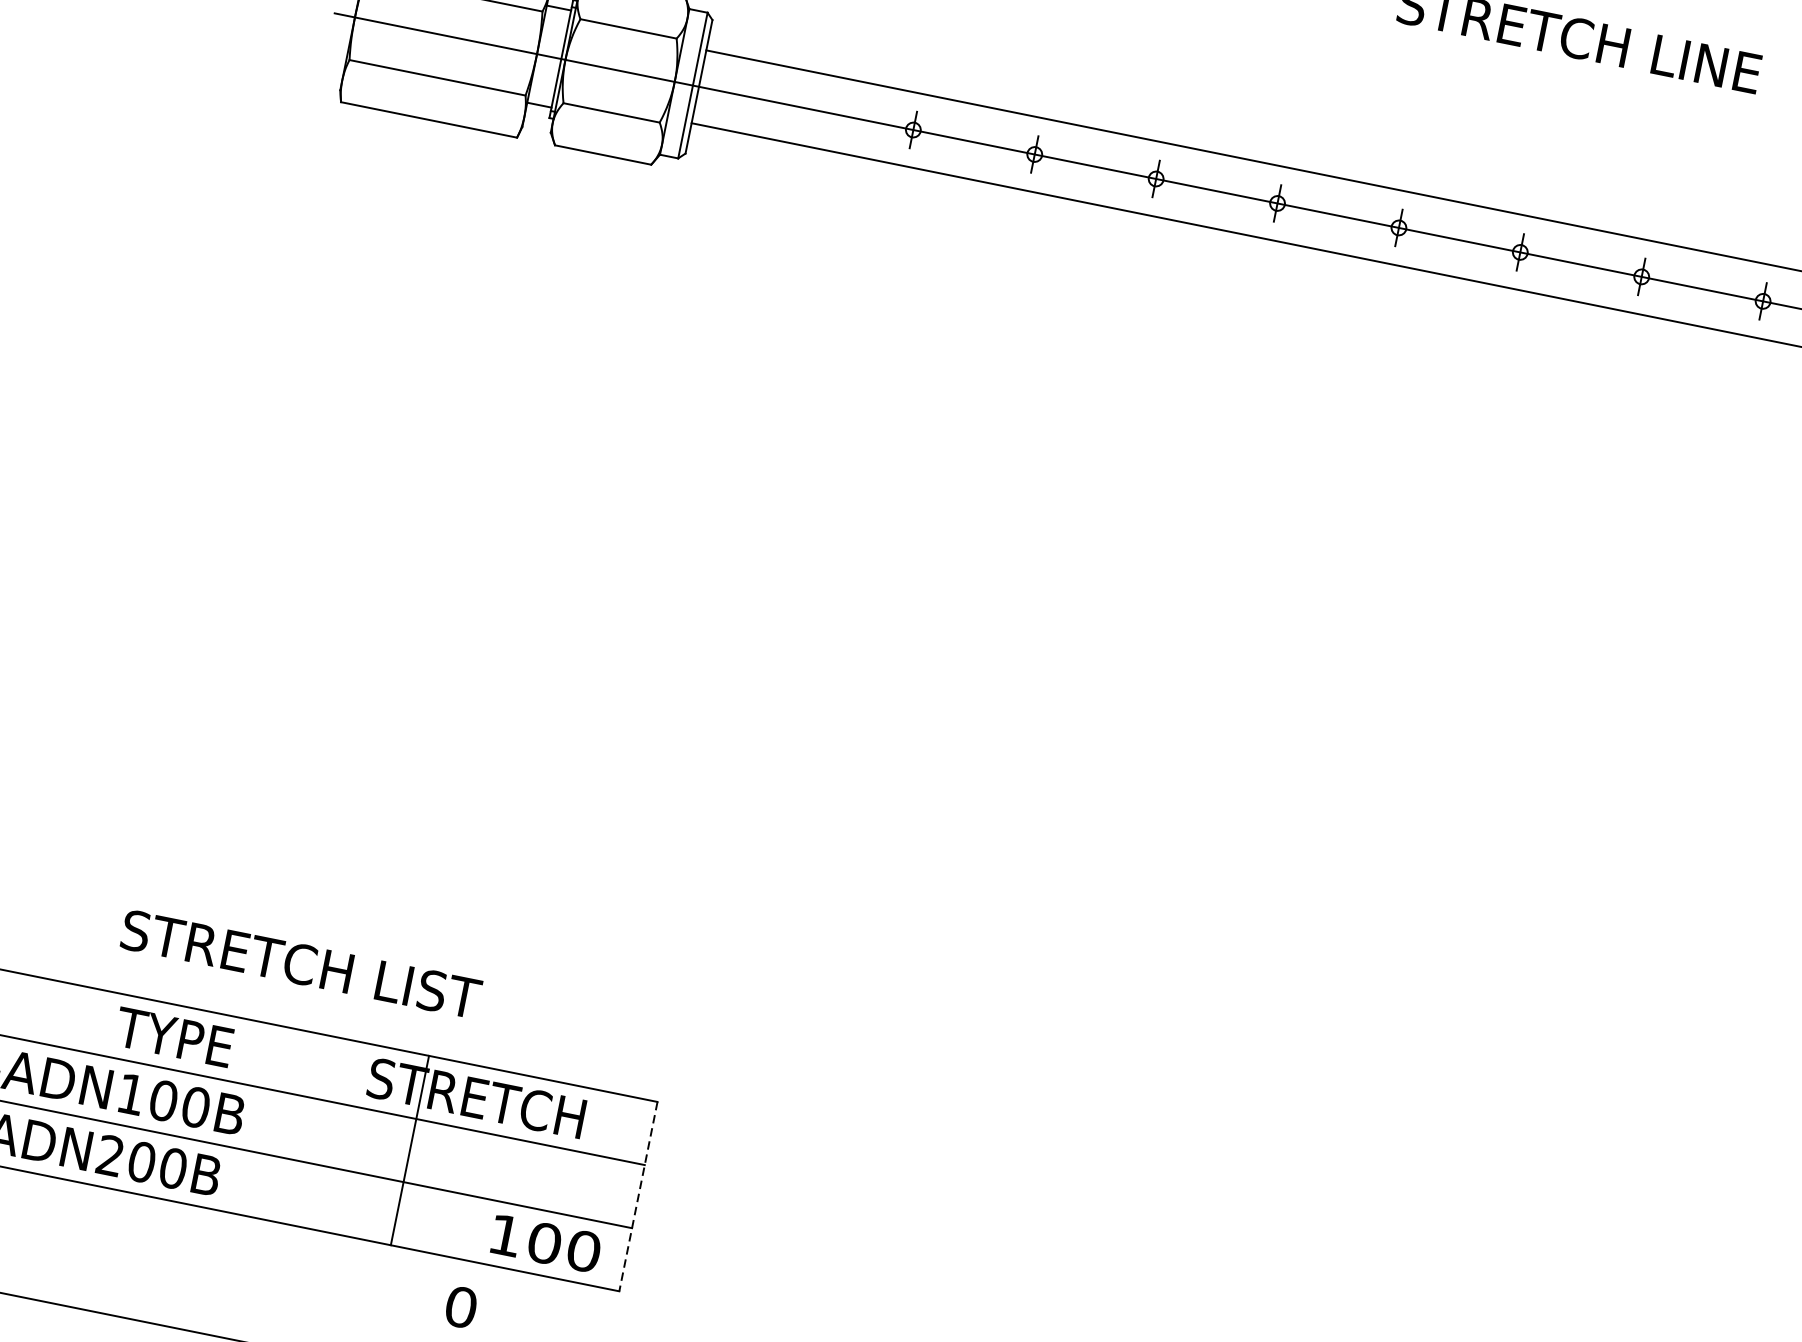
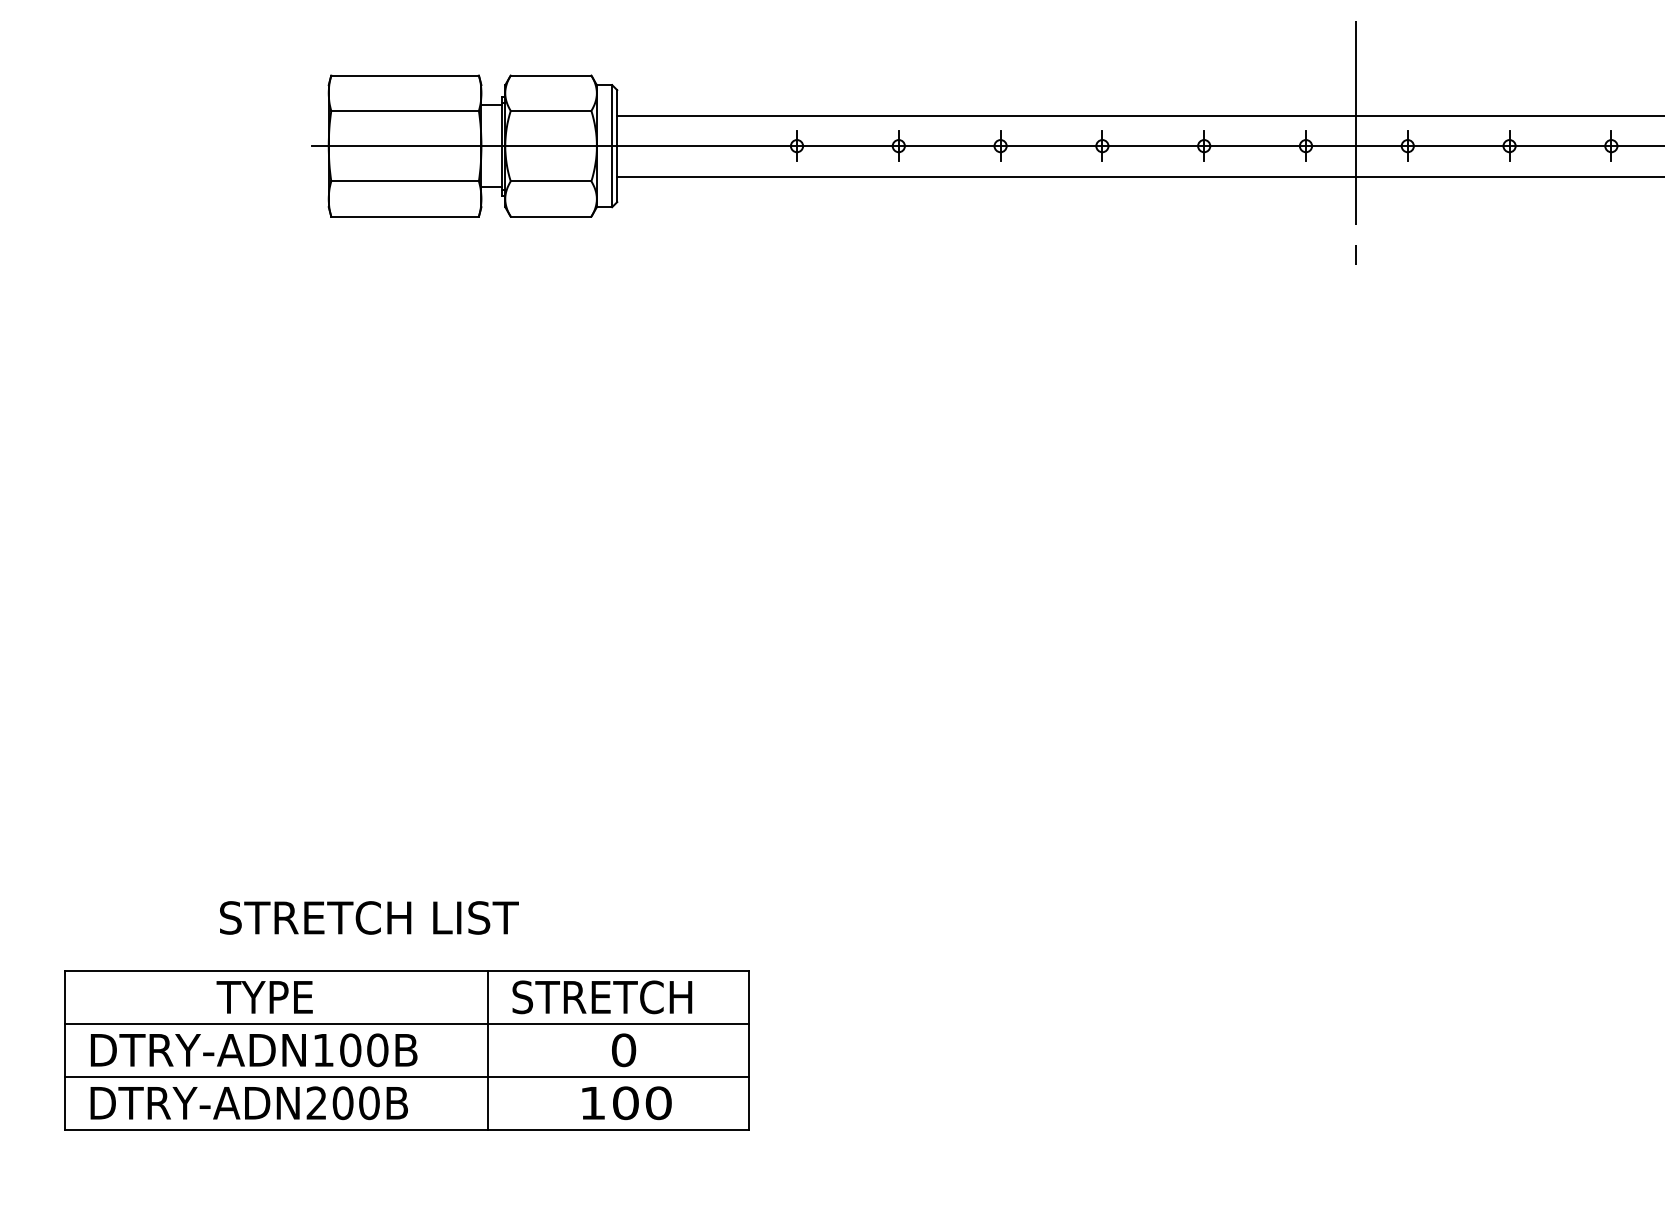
line: (1581, 261) -> (1356, 143), added
text: (301, 963) -> (369, 917), moved
text: (173, 1037) -> (264, 997), moved
line: (410, 1149) -> (488, 1049), moved
line: (638, 1196) -> (748, 1050), dashed -> solid
text: (545, 1243) -> (626, 1103), moved
text: (461, 1307) -> (624, 1050), moved

